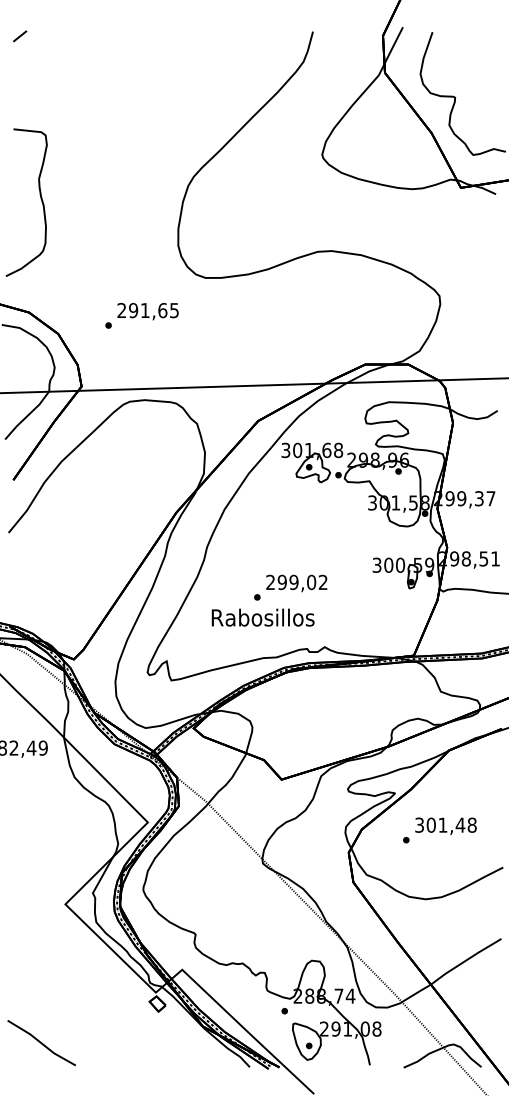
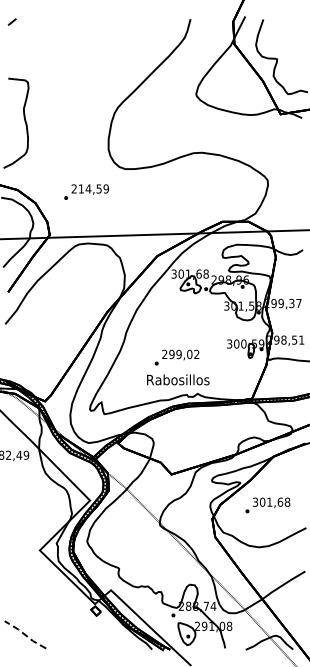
text: (153, 309) -> (93, 188), 291,65 -> 214,59
text: (263, 616) -> (178, 379), moved
text: (460, 823) -> (280, 501), 301,48 -> 301,68
line: (41, 1044) -> (25, 635), solid -> dashed

